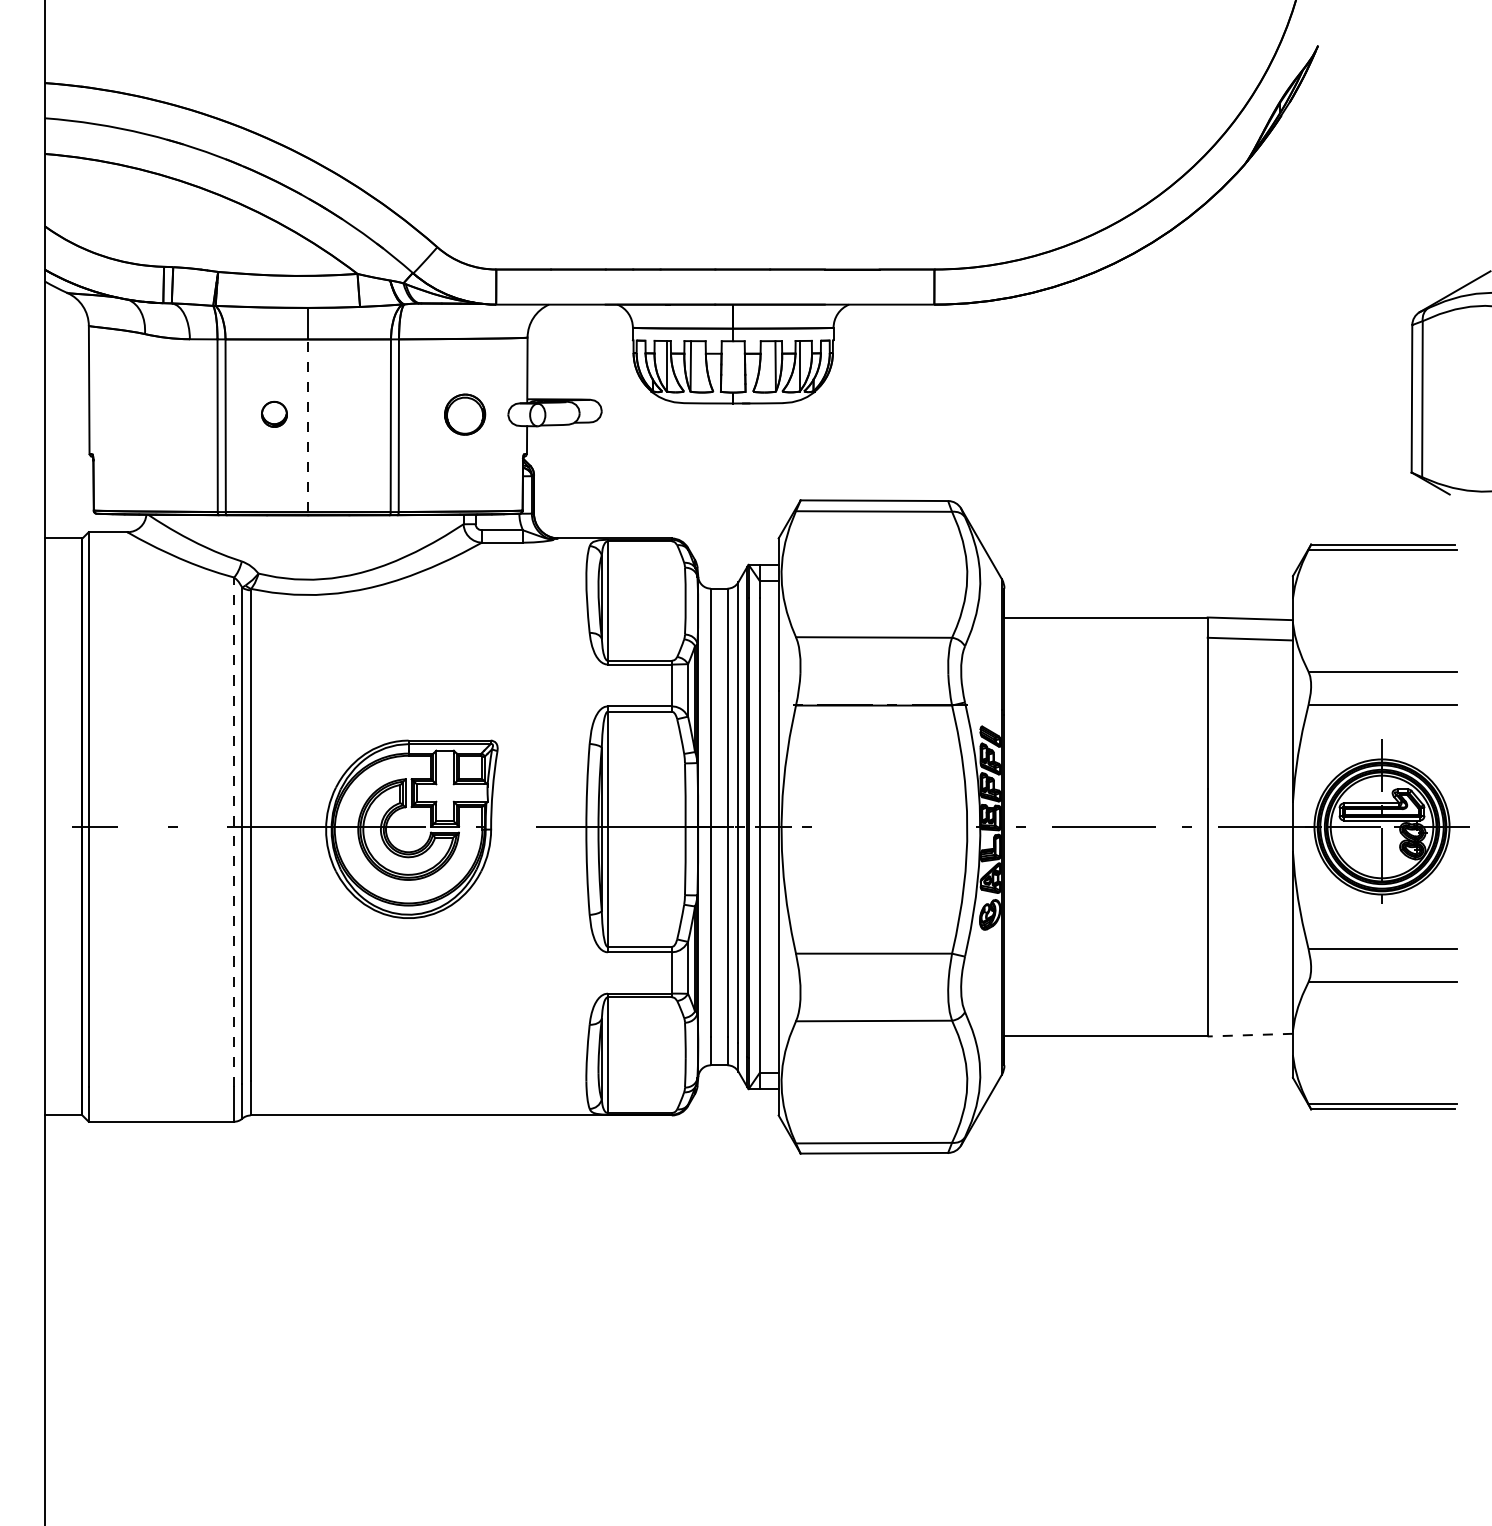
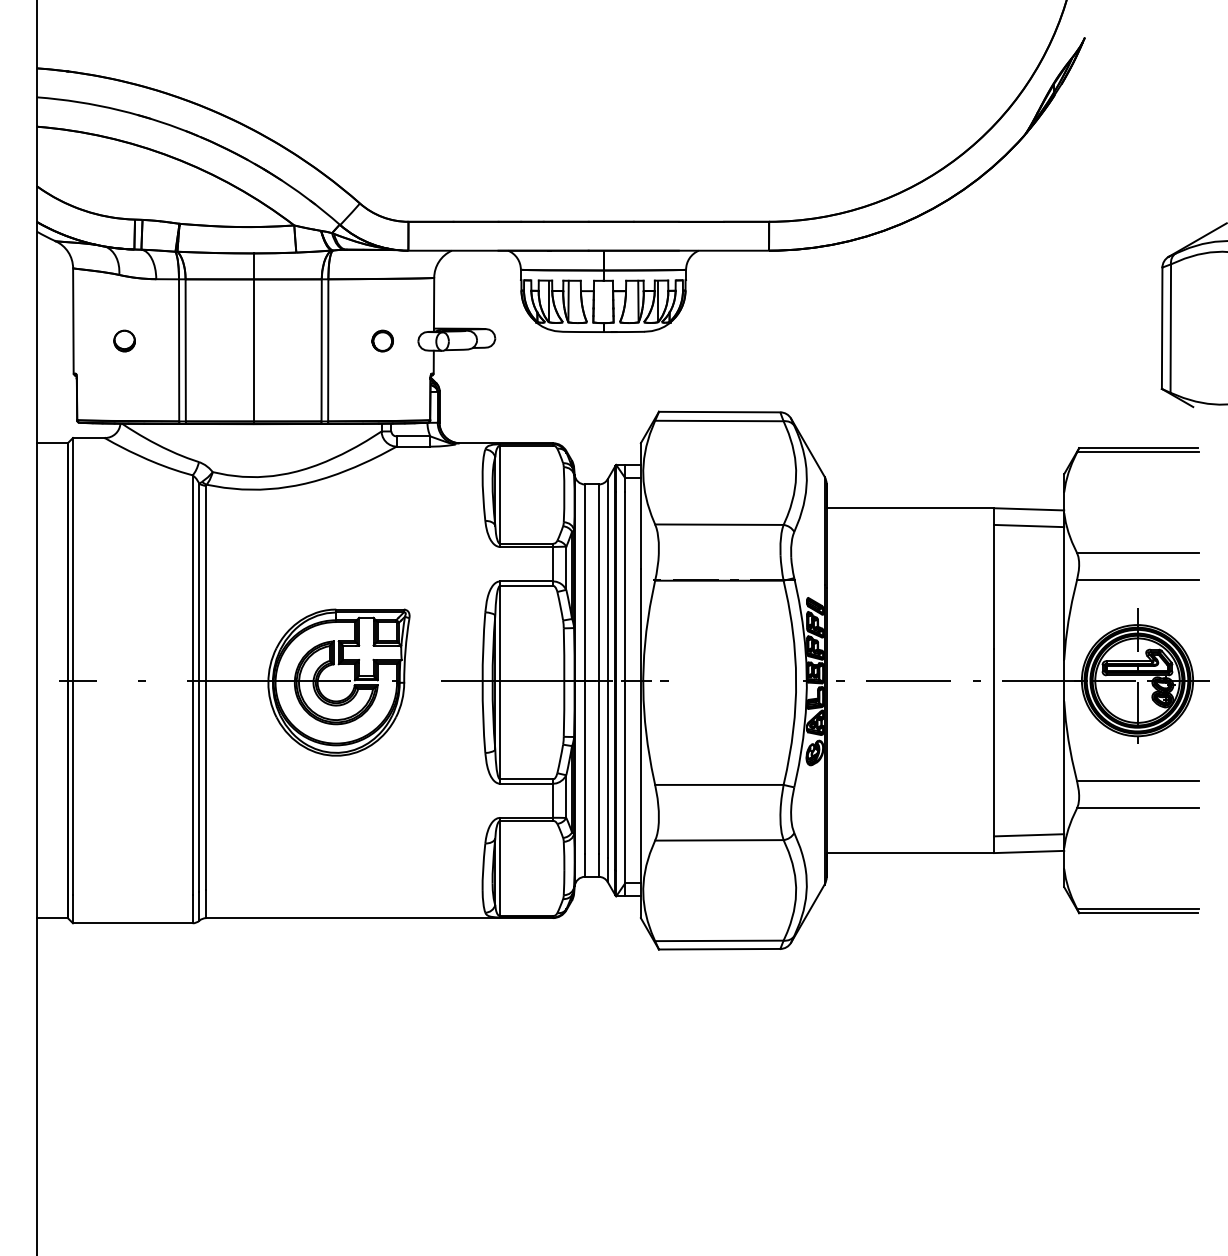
part: (274, 413) -> (124, 340), moved
part: (464, 413) -> (382, 340), size x0.62
line: (308, 425) -> (253, 350), dashed -> solid
line: (234, 832) -> (192, 685), dashed -> solid
line: (1249, 1014) -> (1028, 835), added
line: (1250, 1035) -> (1029, 852), dashed -> solid

